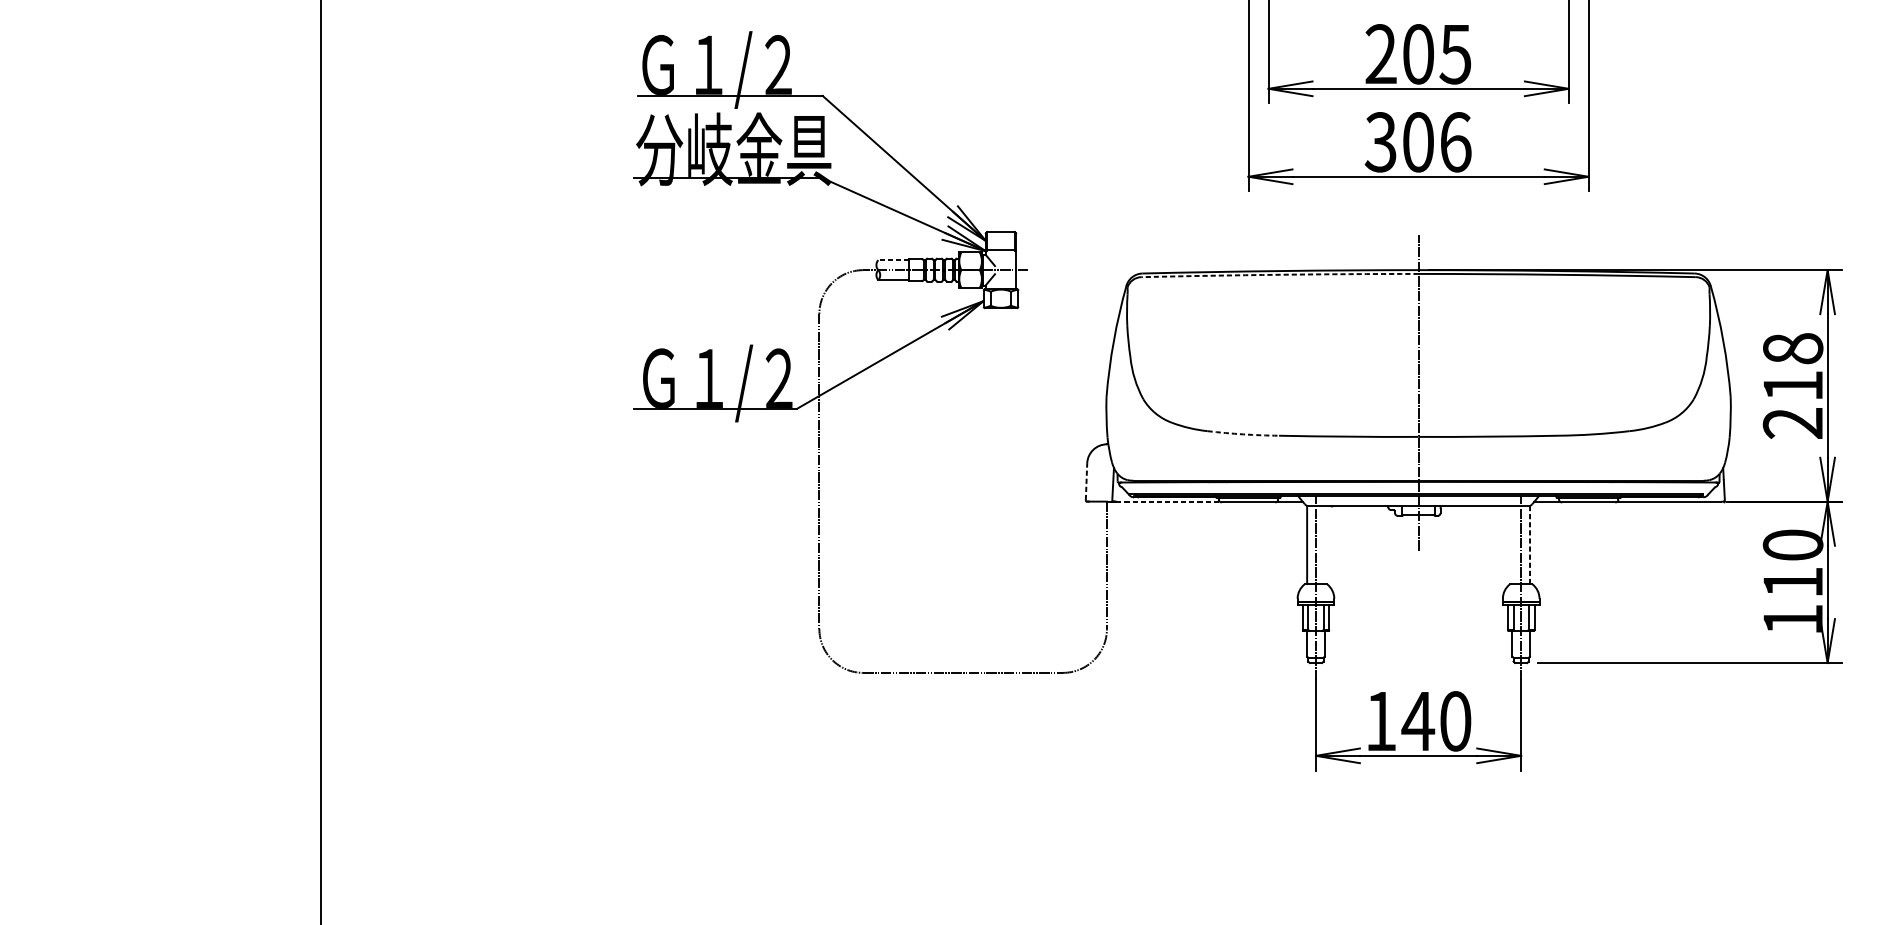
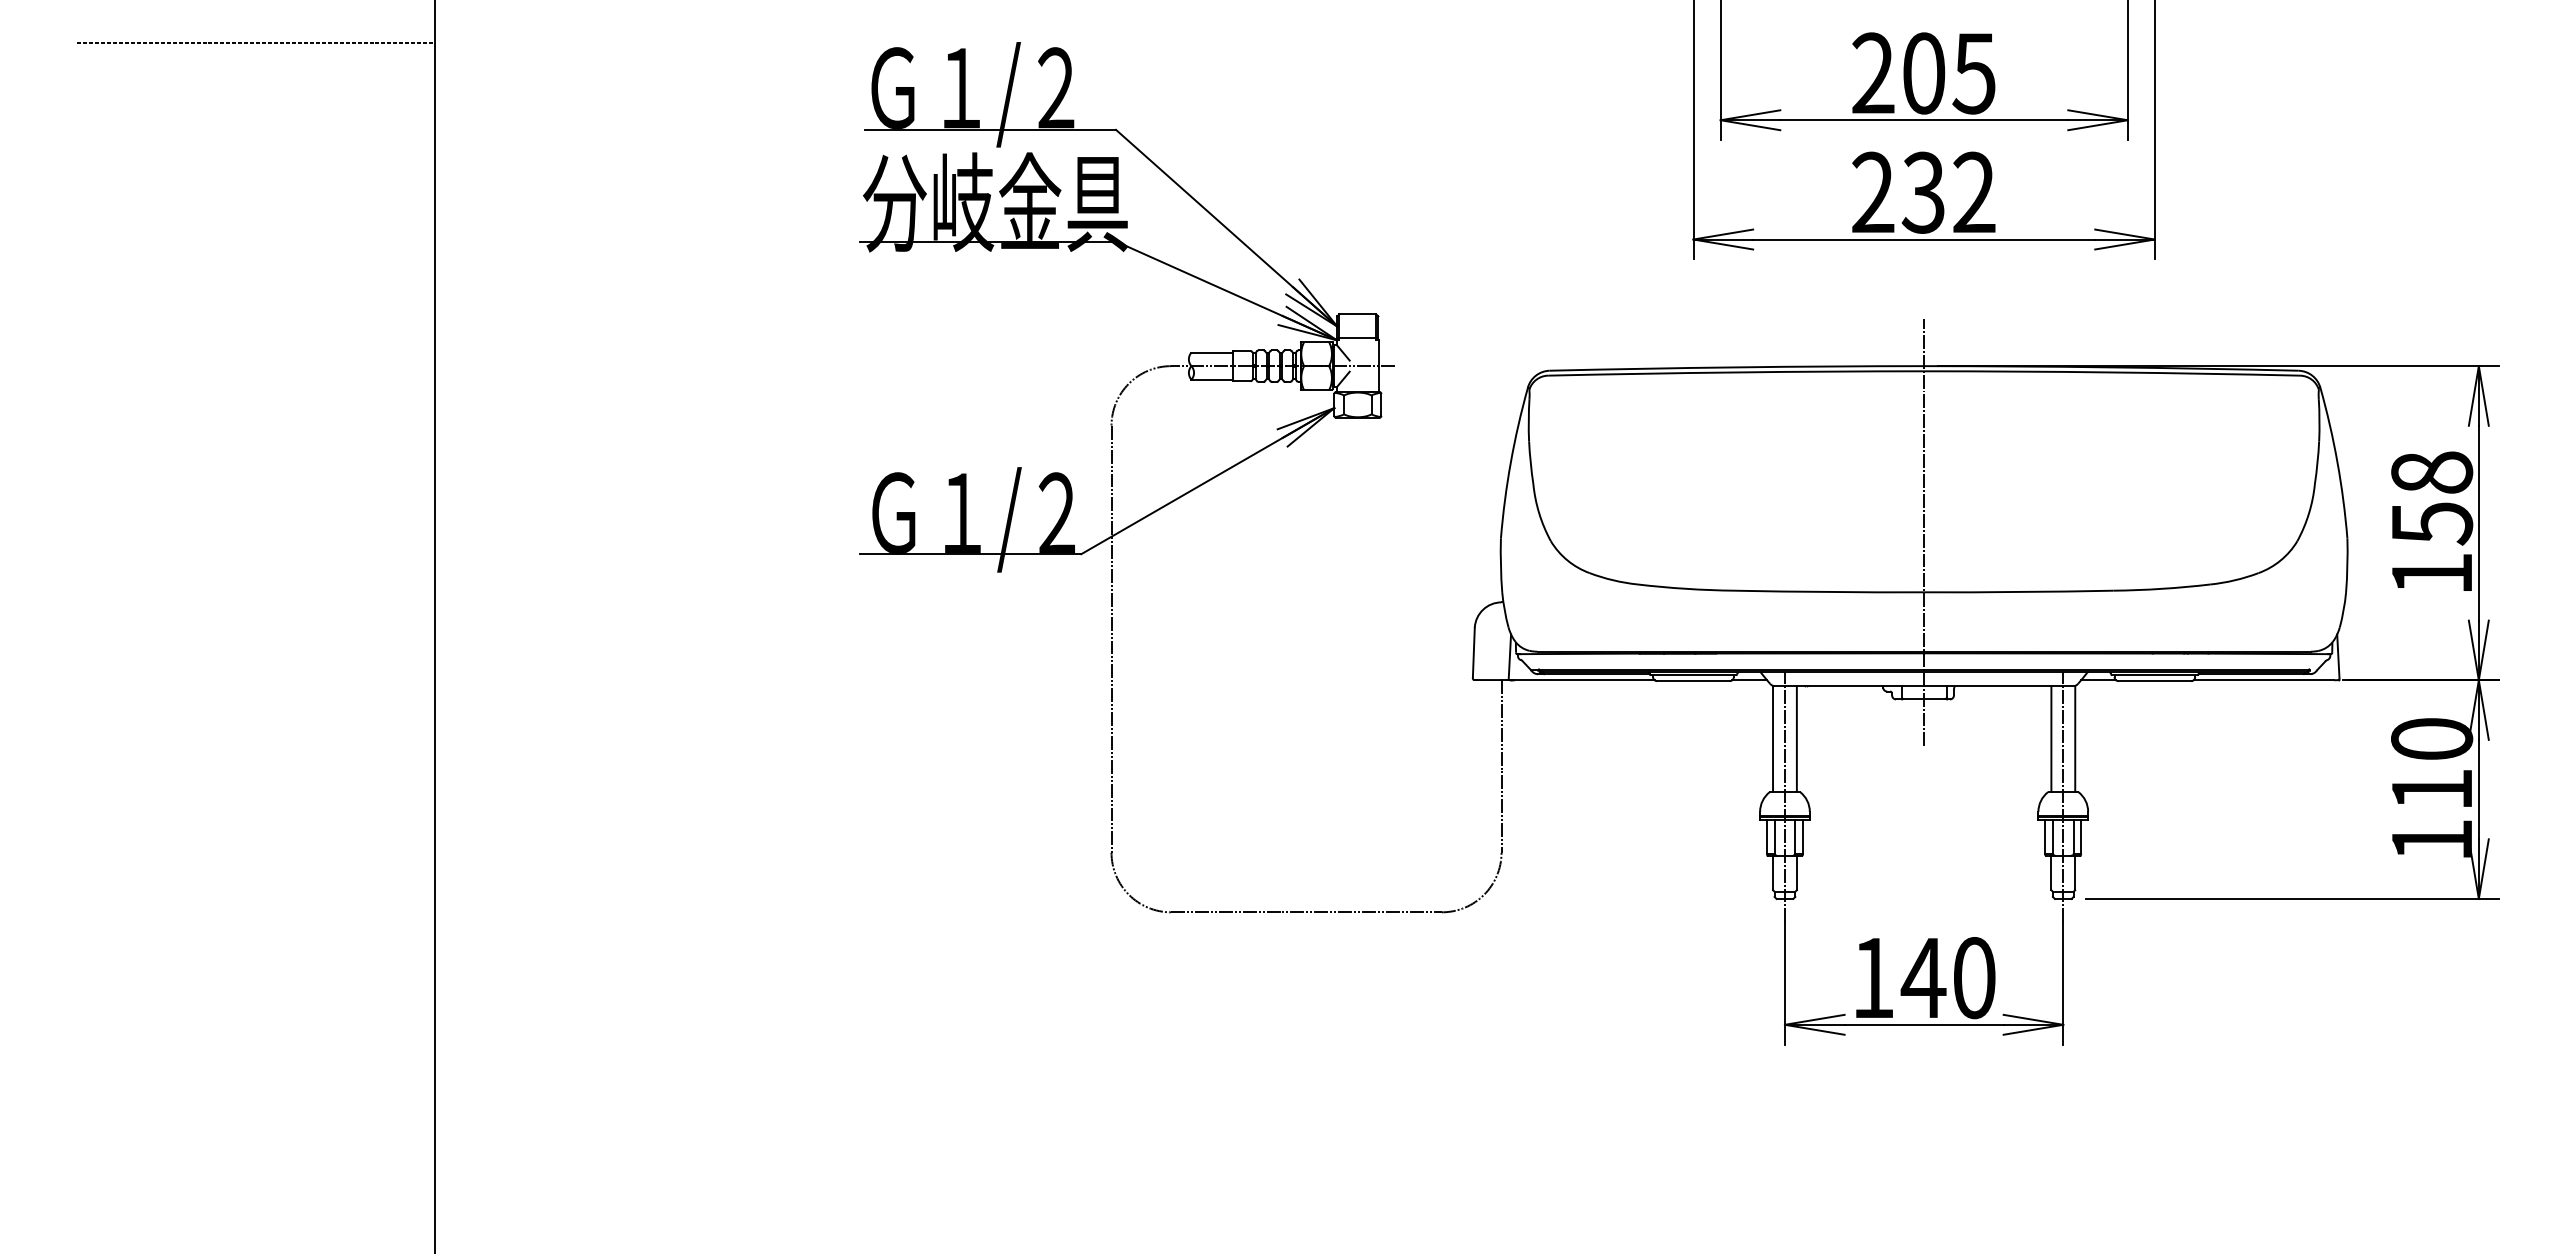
line: (188, 31) -> (256, 42), added
text: (1418, 142) -> (1923, 192), 306 -> 232
line: (893, 260) -> (1212, 352), dashed -> solid
arc: (1280, 274) -> (1736, 372), dashed -> solid
text: (1793, 404) -> (2432, 548), 218 -> 158
arc: (1243, 434) -> (1686, 588), dashed -> solid
line: (1086, 481) -> (1473, 652), dashed -> solid
line: (1168, 501) -> (1584, 680), dashed -> solid
line: (1324, 544) -> (1796, 738), added
line: (1512, 544) -> (2051, 738), added
line: (1530, 545) -> (2075, 739), dashed -> solid

